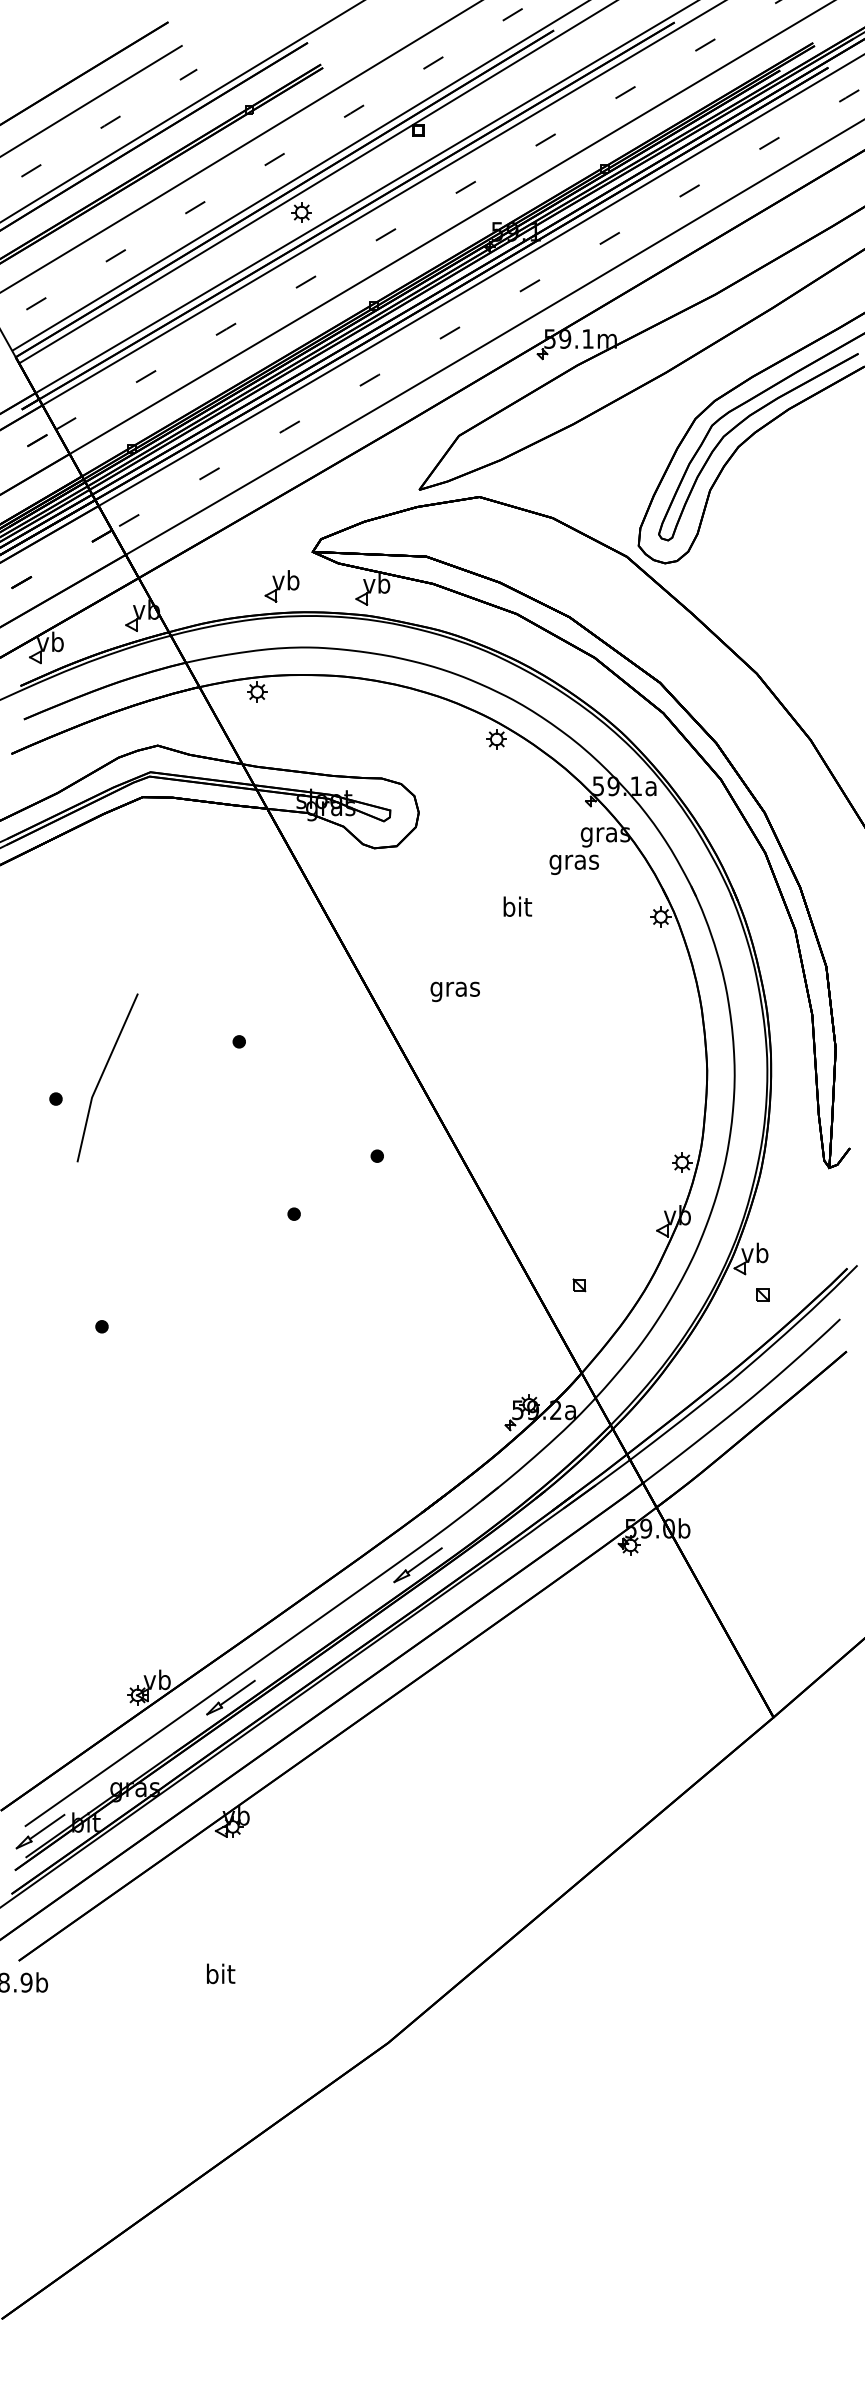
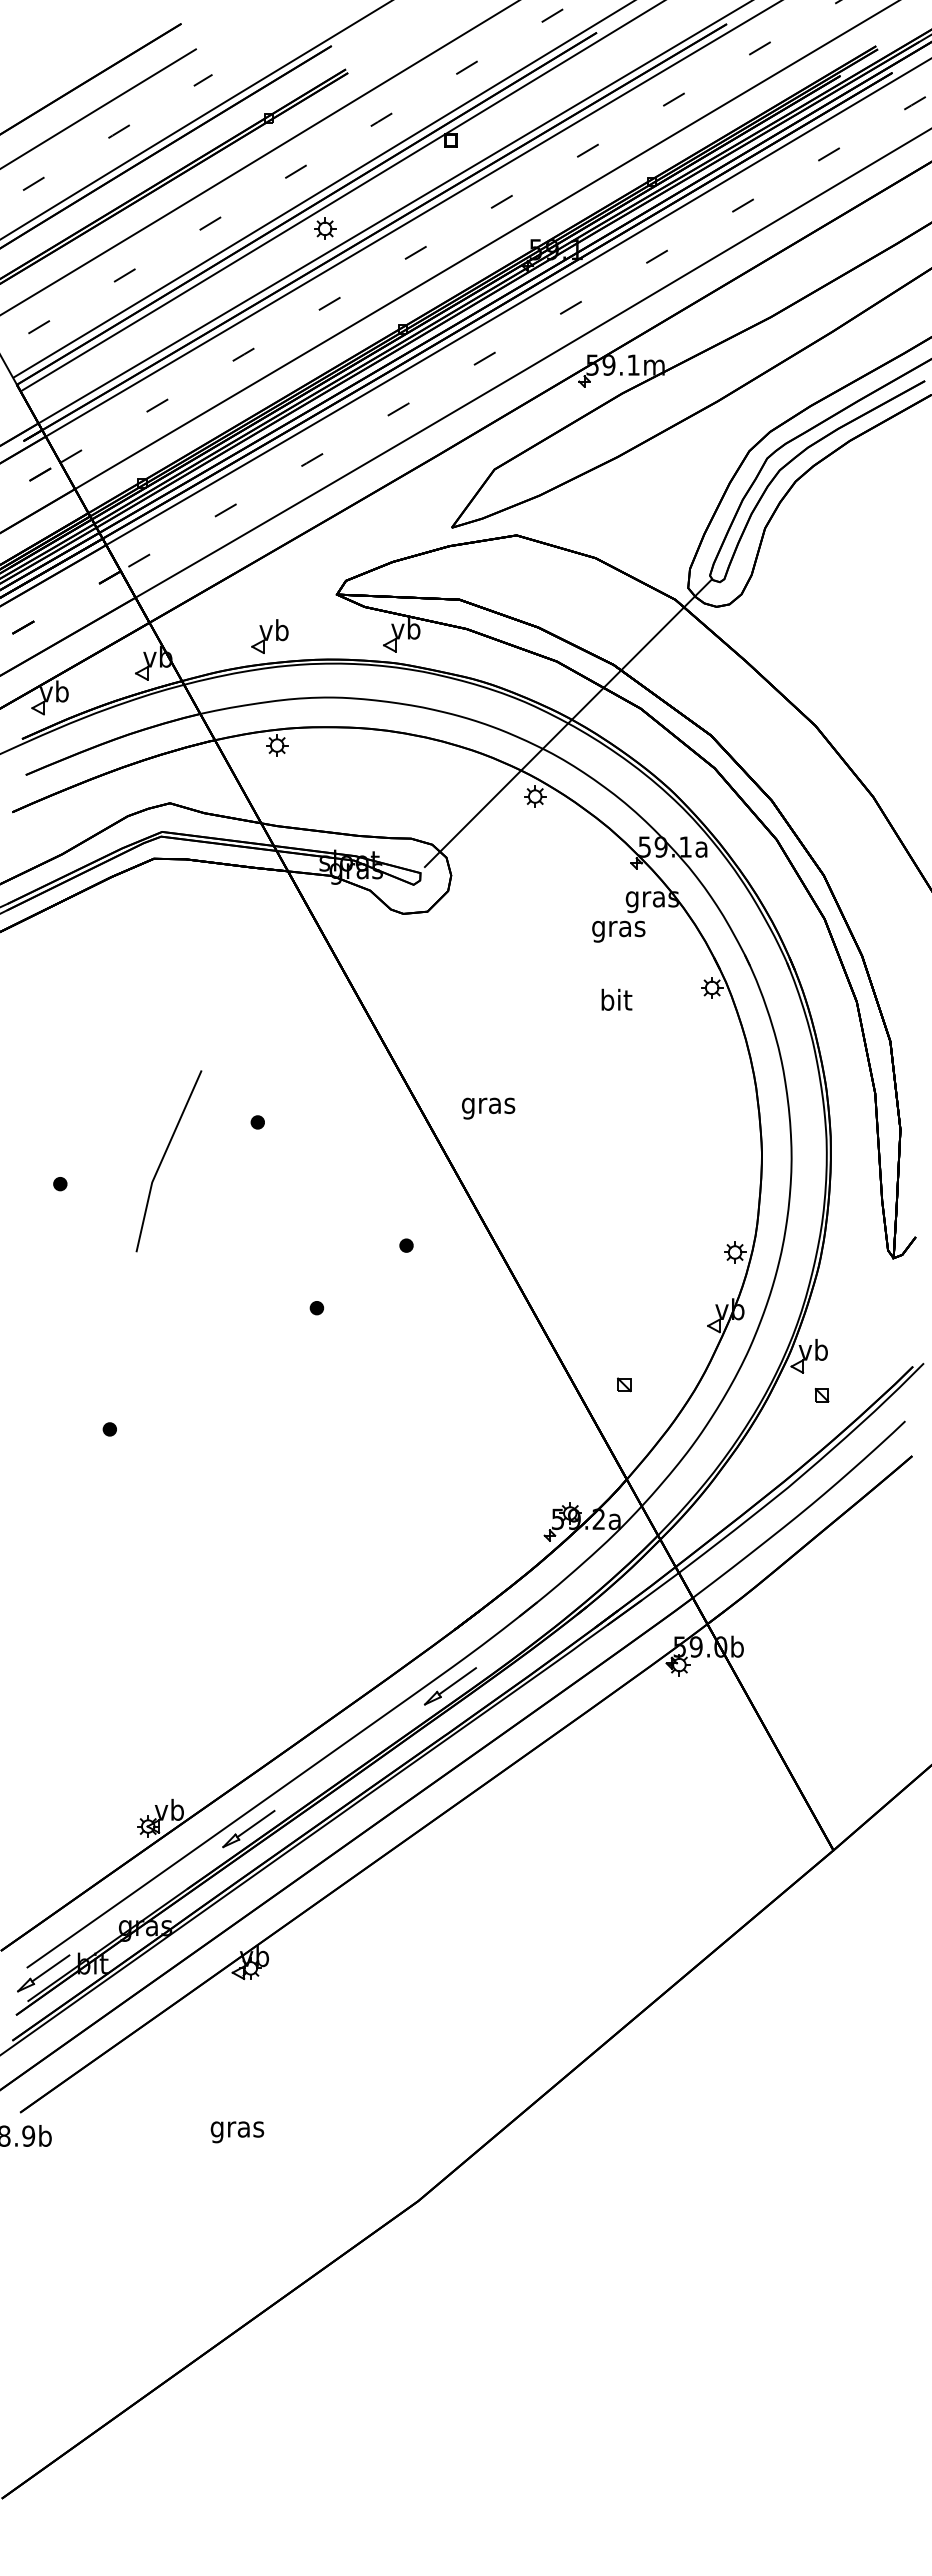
part: (281, 586) -> (269, 636), moved
line: (527, 671) -> (568, 723), added
text: (517, 906) -> (616, 999), moved
text: (455, 991) -> (488, 1108), moved
line: (102, 1076) -> (163, 1159), moved
text: (220, 1976) -> (237, 2129), bit -> gras

